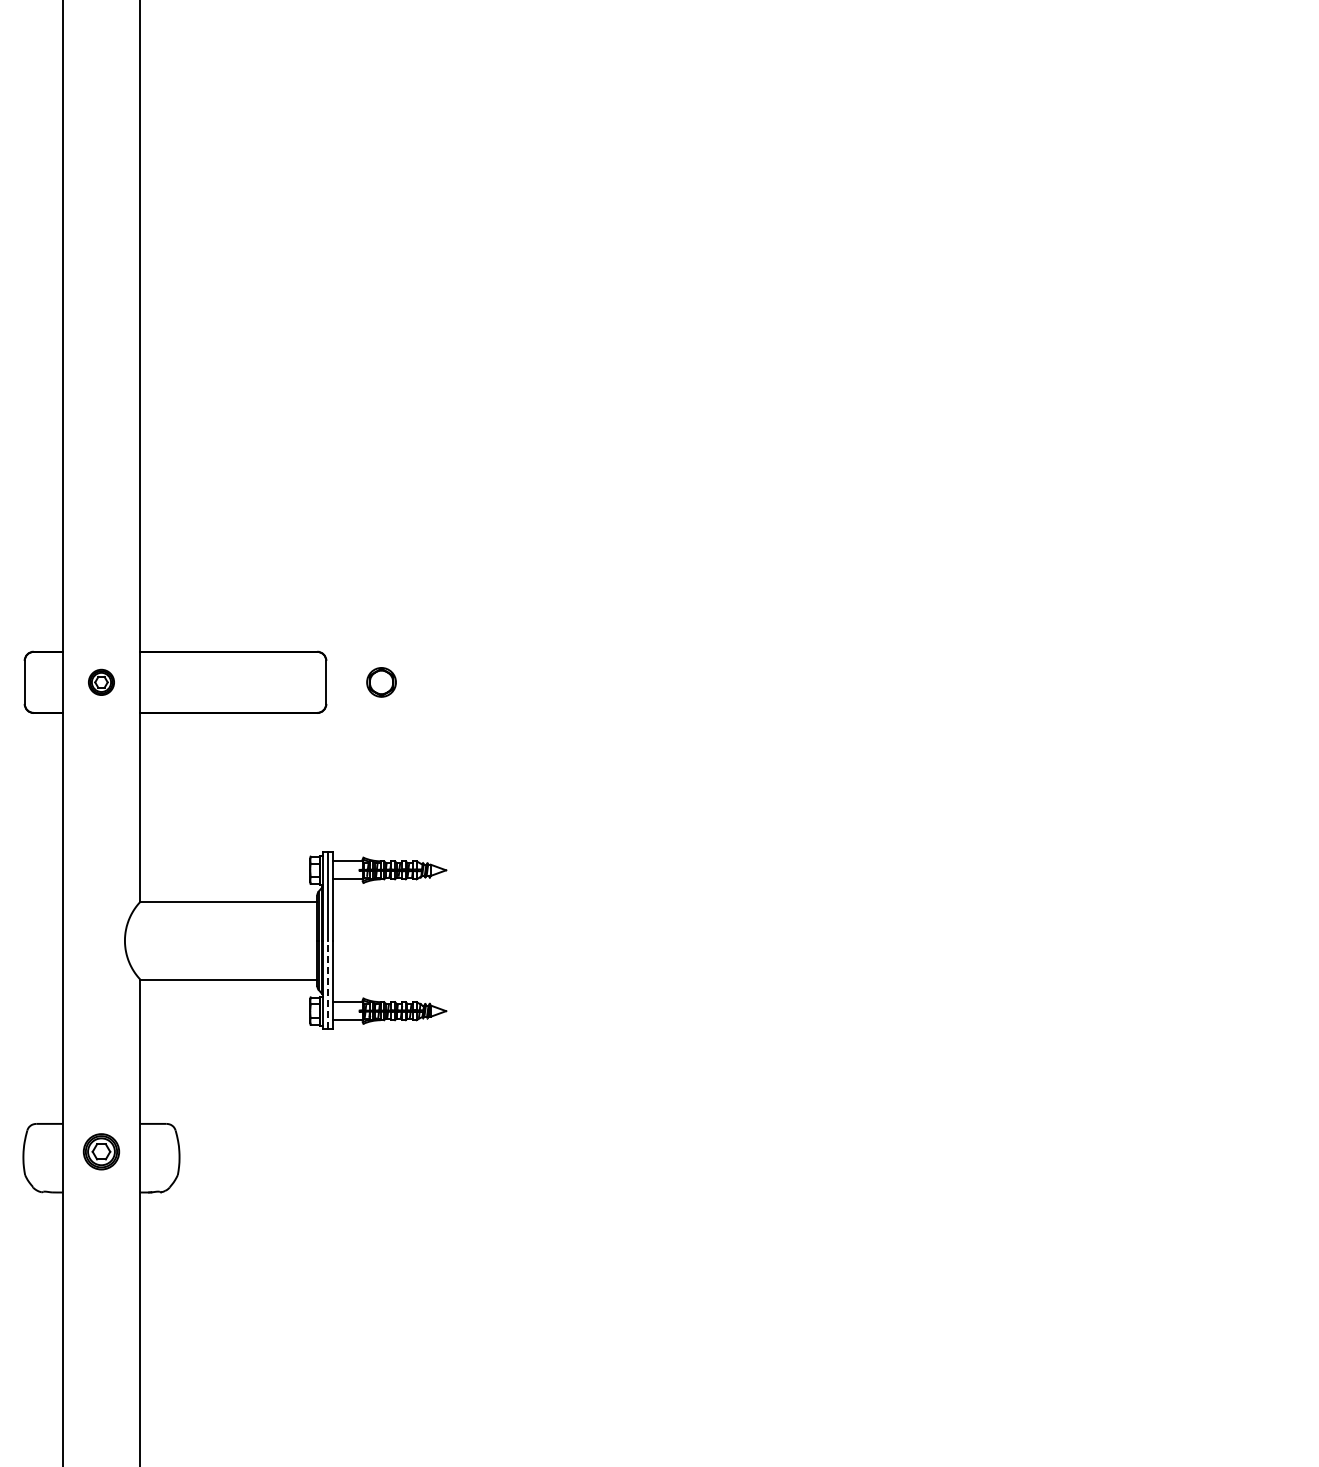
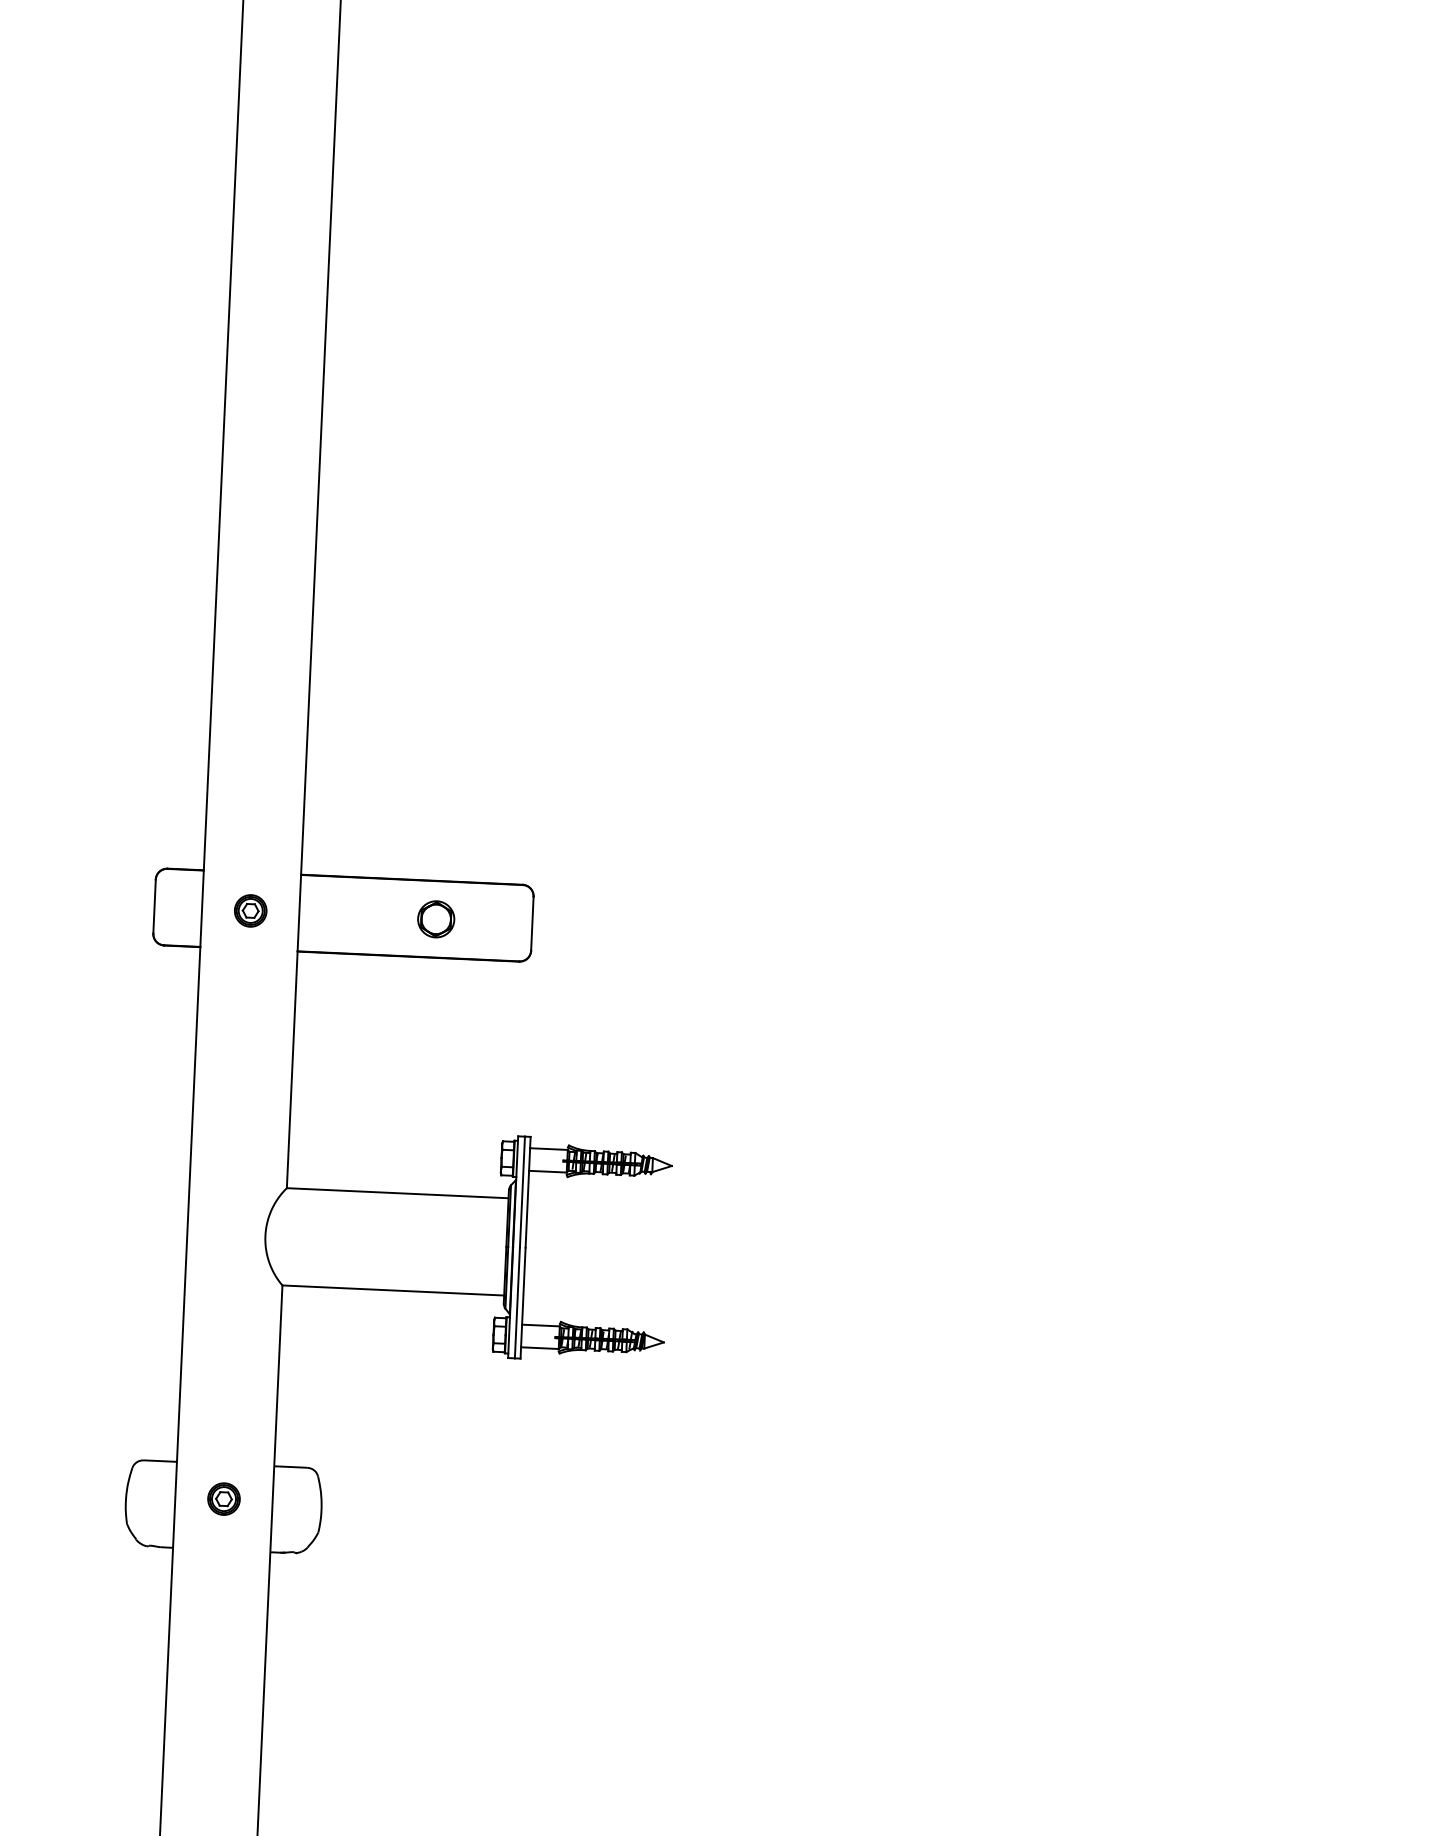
part: (381, 682) -> (436, 919), moved
line: (328, 984) -> (517, 1302), dashed -> solid
part: (101, 1151) -> (224, 1498), size x0.71

